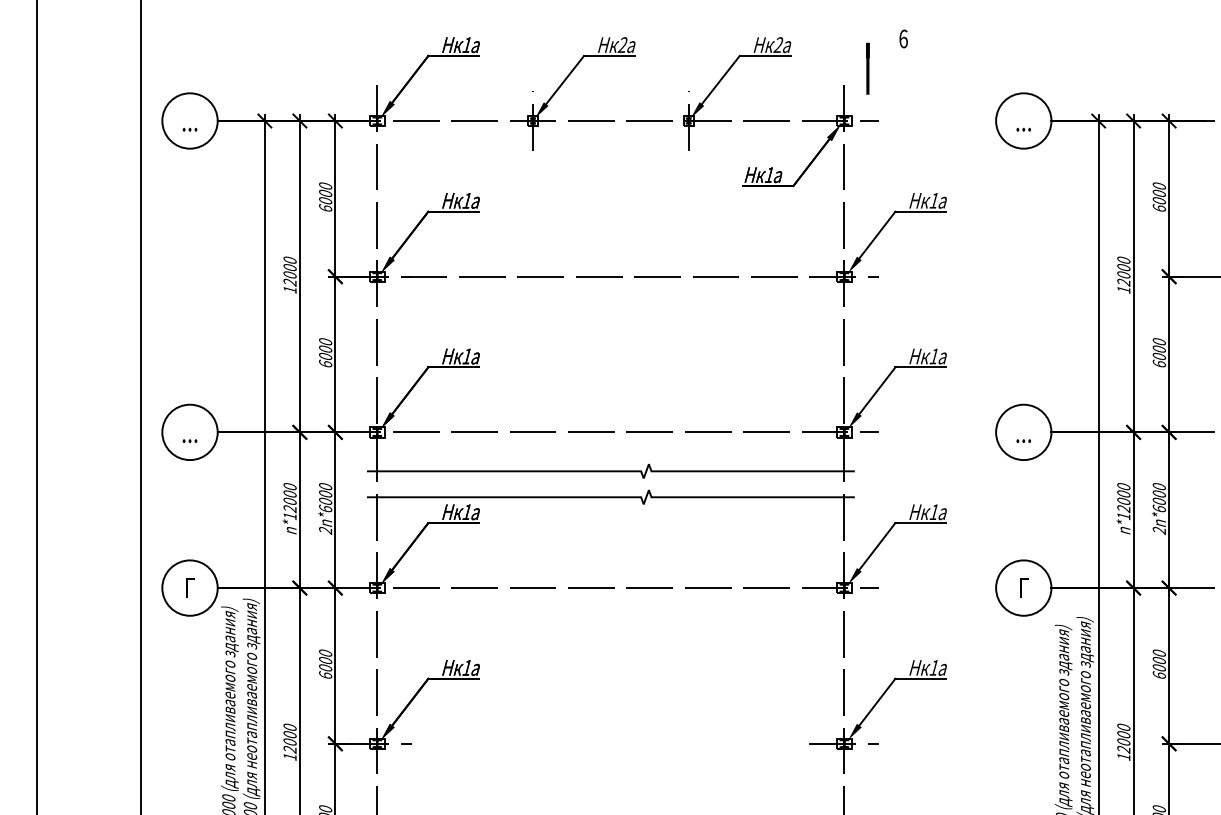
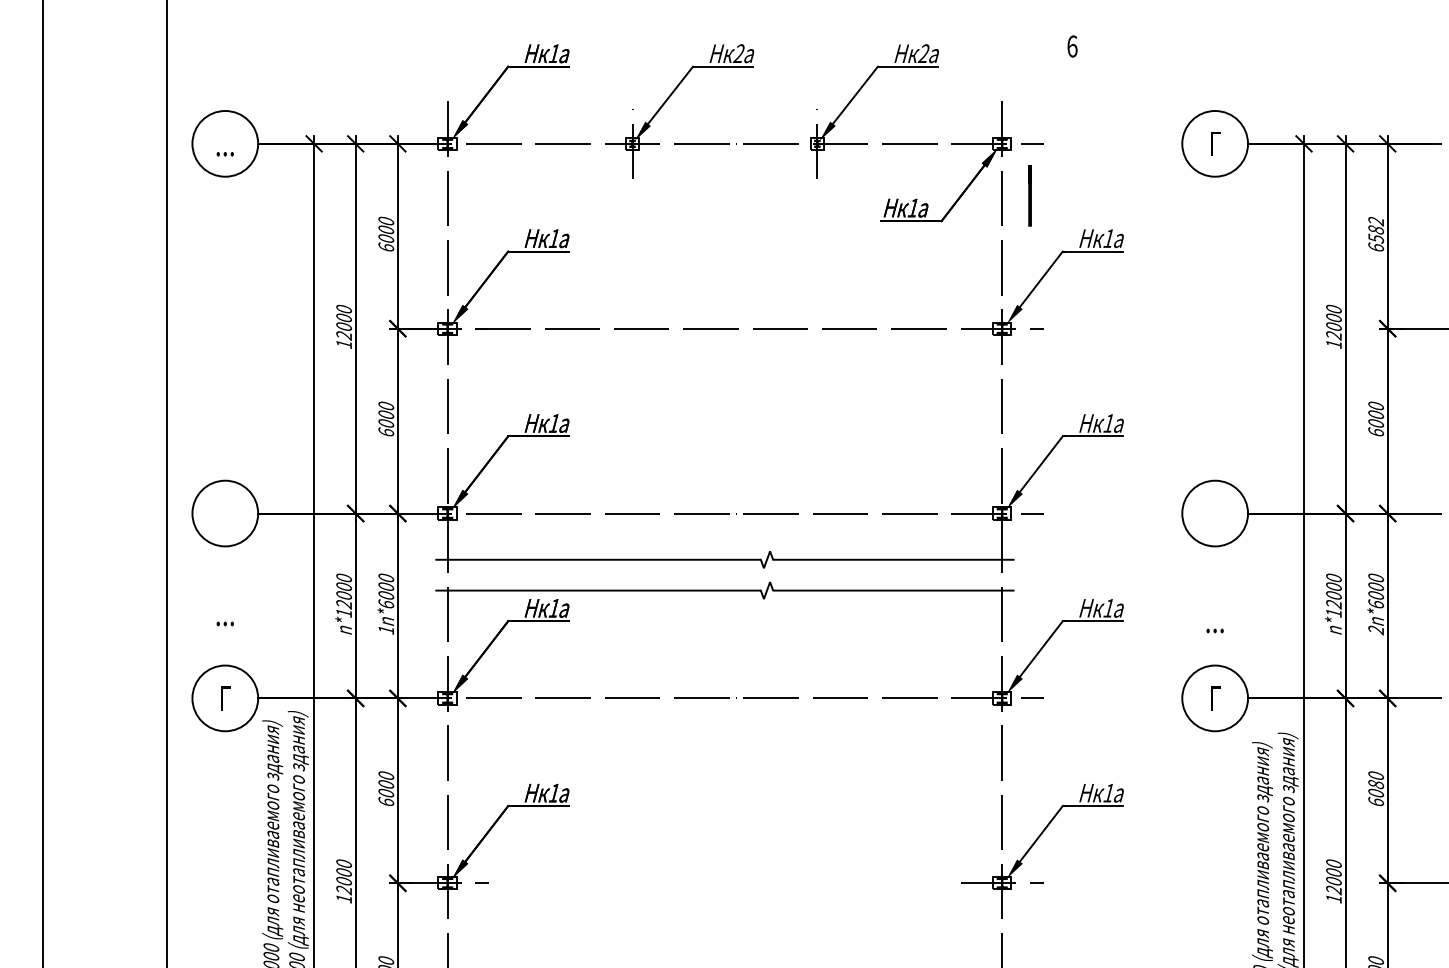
line: (867, 68) -> (1029, 195), moved
text: (1023, 121) -> (1214, 144), ... -> Г
text: (1159, 193) -> (1376, 229), 6000 -> 6582
text: (189, 440) -> (224, 623), moved
text: (1023, 440) -> (1214, 630), moved
text: (324, 530) -> (385, 630), 2n*6000 -> 1n*6000
text: (1158, 660) -> (1375, 784), 6000 -> 6080

